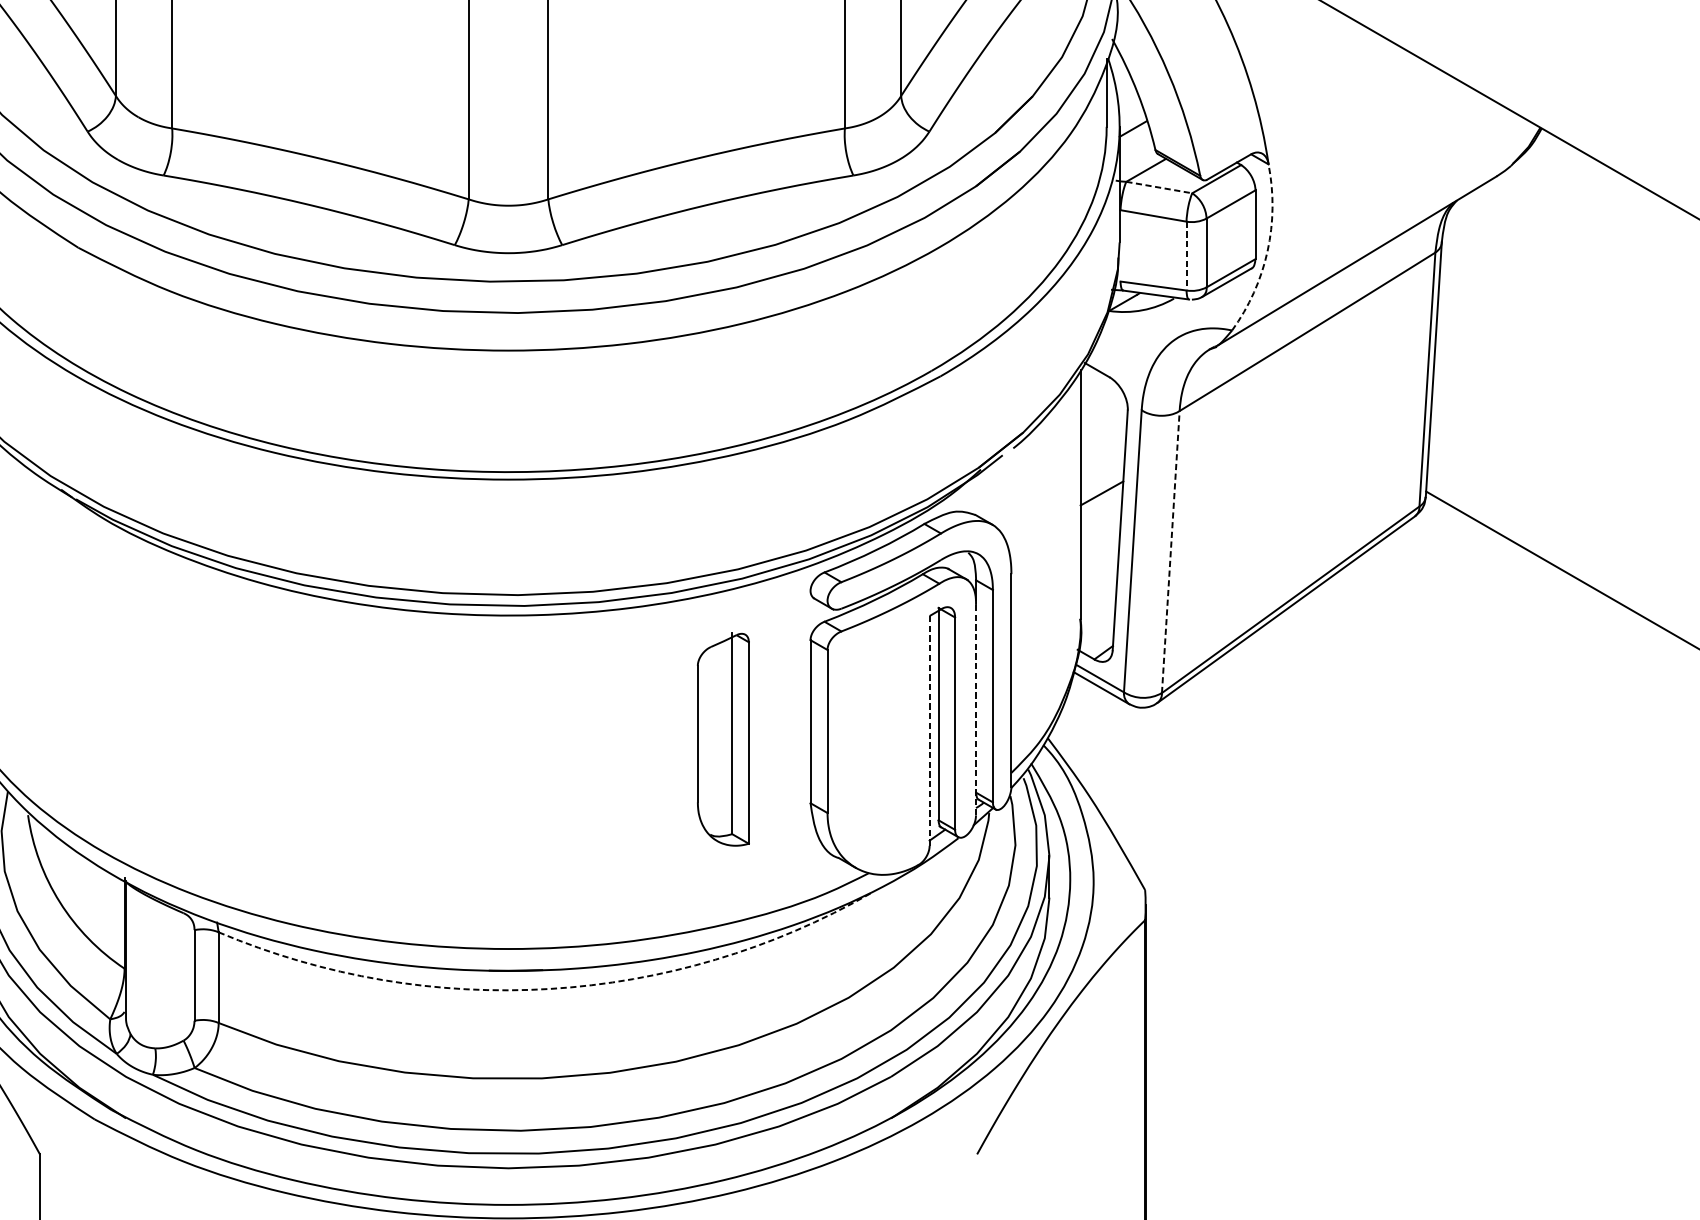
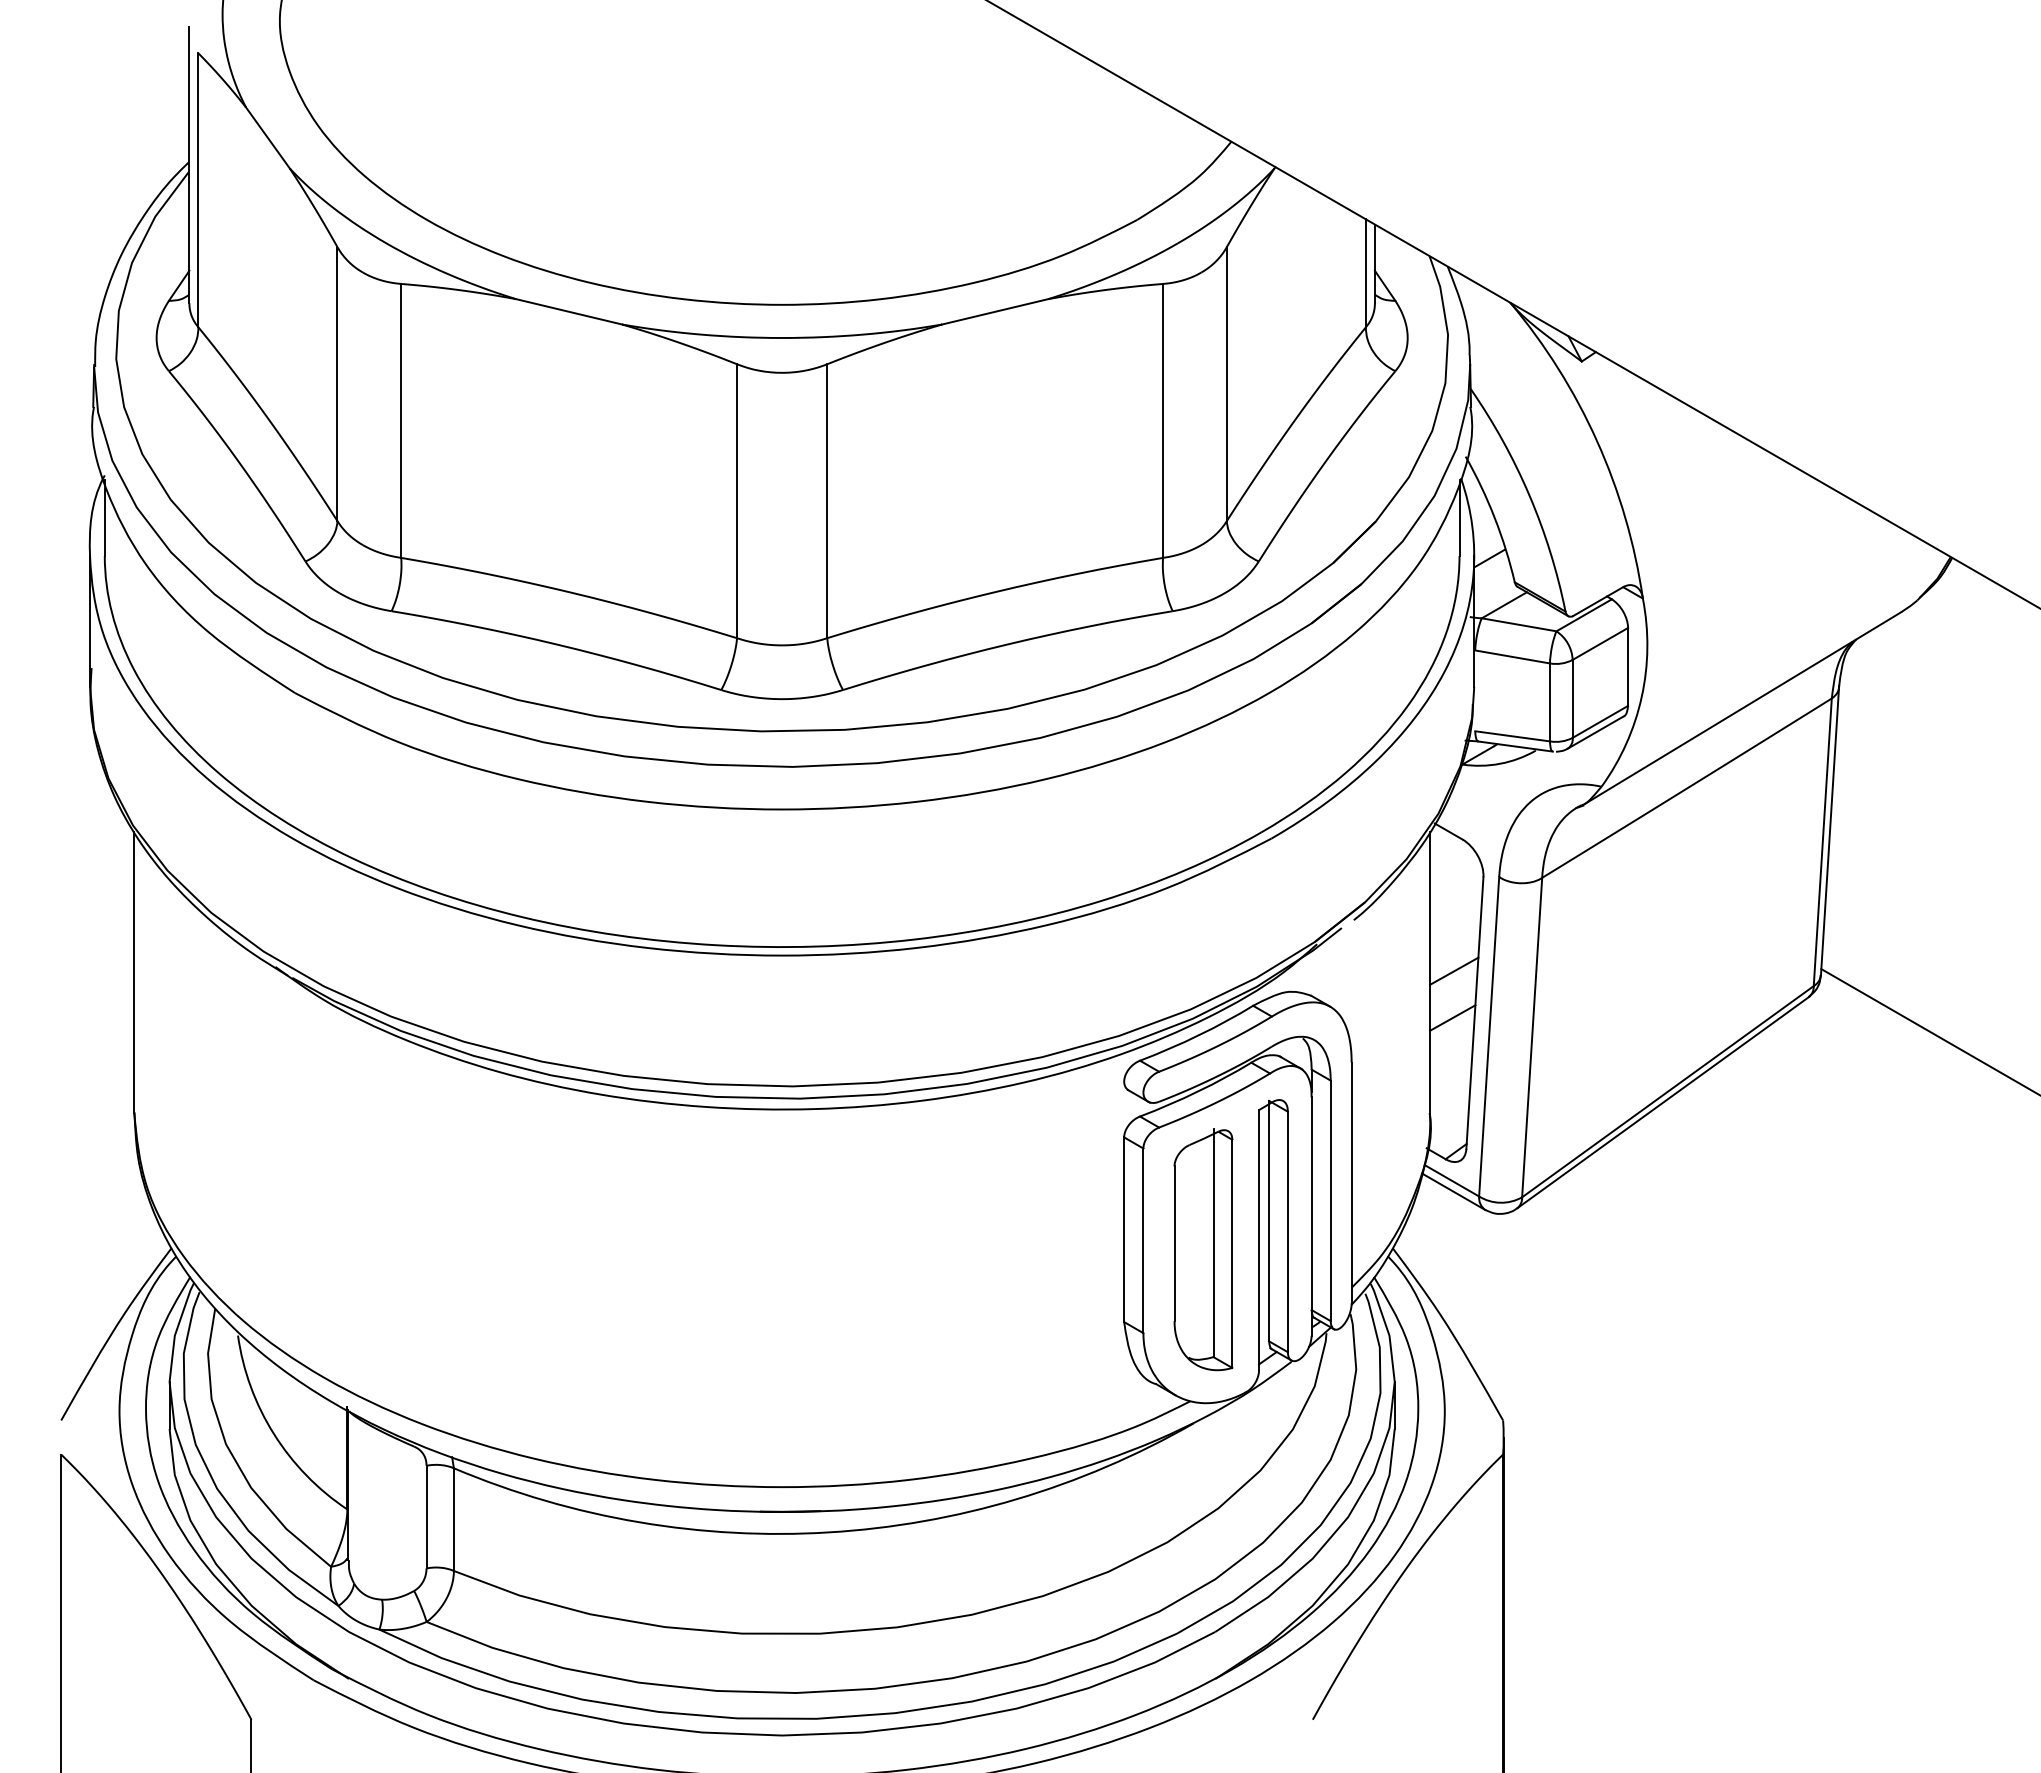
line: (1159, 187) -> (1519, 624), dashed -> solid
arc: (1267, 250) -> (1641, 696), dashed -> solid
line: (1186, 256) -> (1549, 702), dashed -> solid
line: (1100, 534) -> (1452, 1017), added
line: (1171, 551) -> (1532, 1037), dashed -> solid
line: (975, 710) -> (1311, 1217), dashed -> solid
line: (930, 731) -> (1259, 1240), dashed -> solid
part: (723, 739) -> (1203, 1249), moved
arc: (550, 989) -> (829, 1532), dashed -> solid

